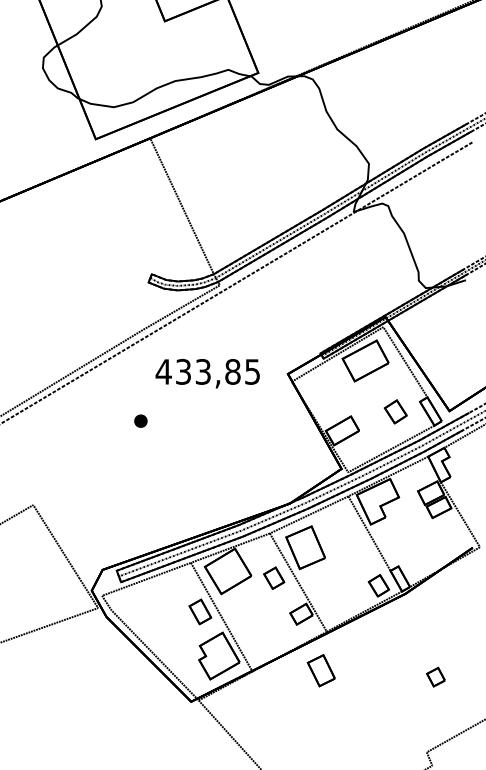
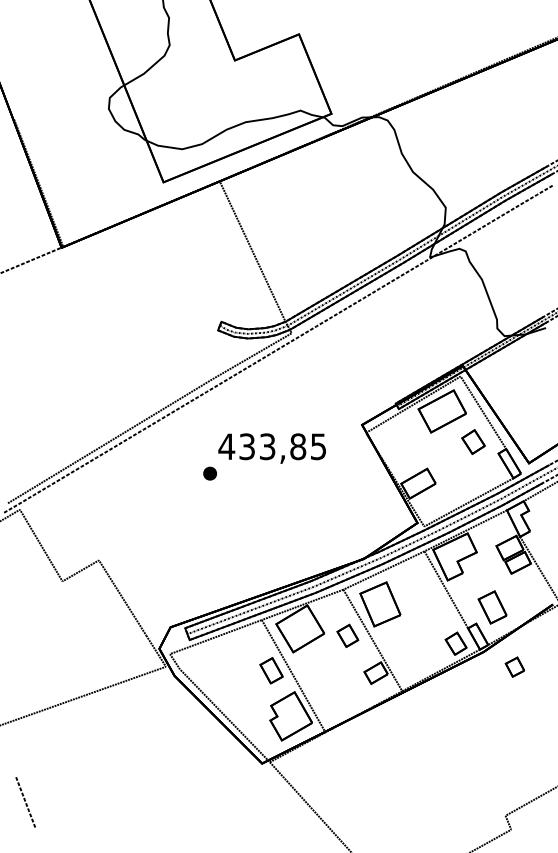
text: (207, 373) -> (271, 448), moved
part: (395, 411) -> (473, 441), moved
part: (321, 670) -> (492, 607), moved
part: (435, 676) -> (514, 666), moved

